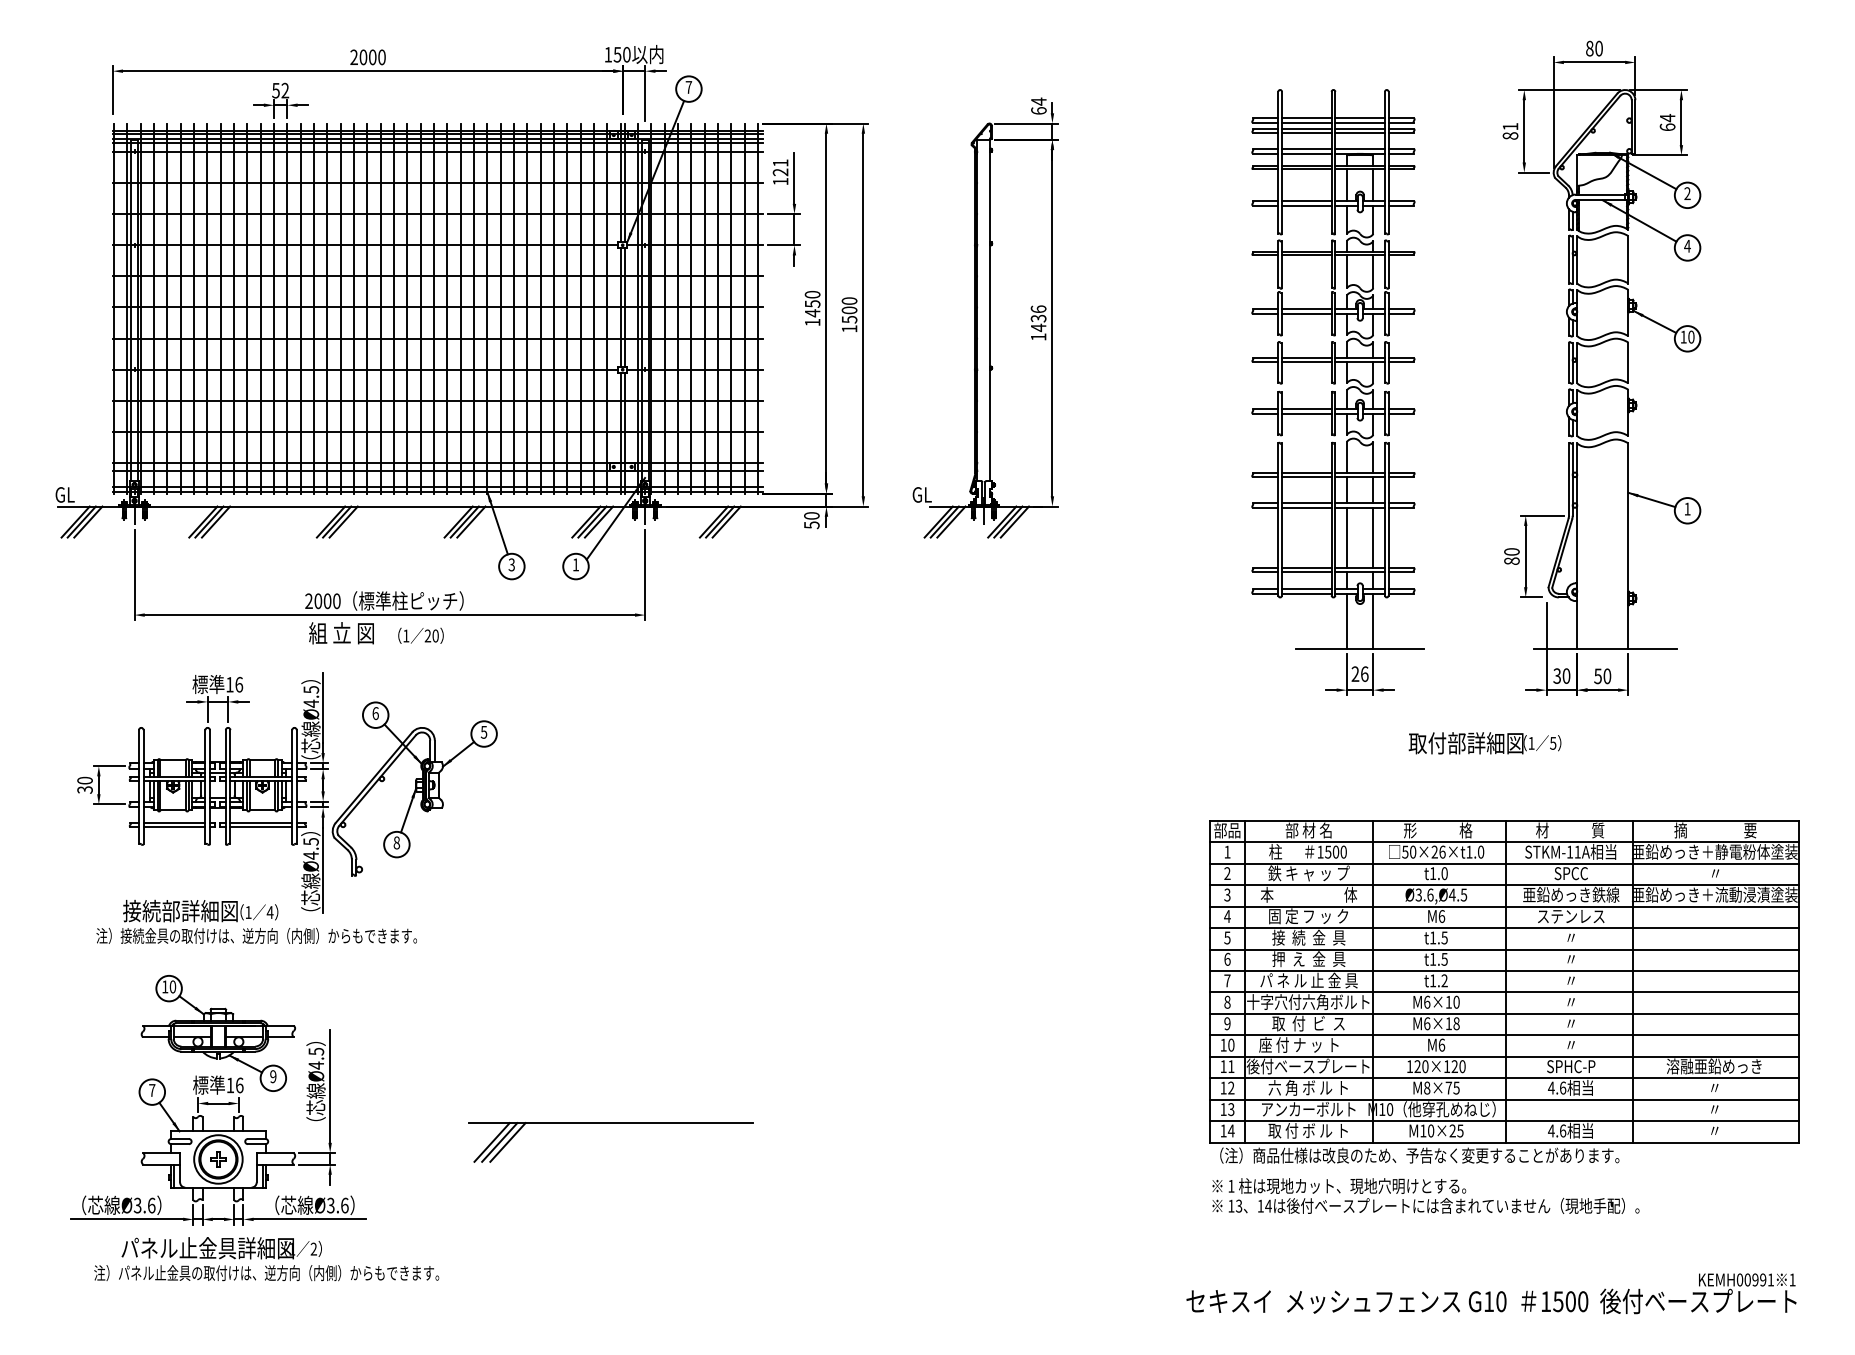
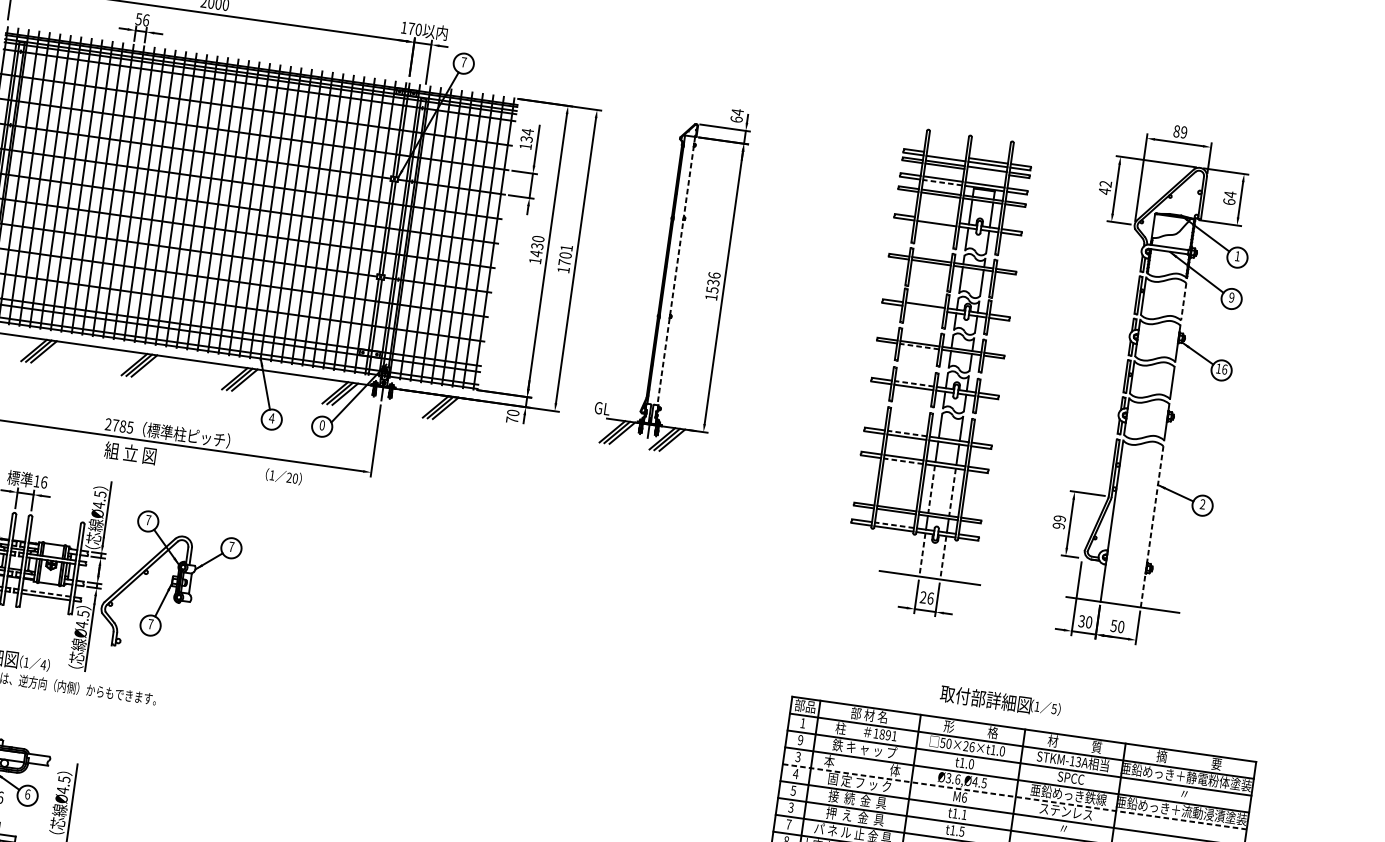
text: (1598, 48) -> (1183, 132), 80 -> 89
text: (617, 54) -> (411, 28), 150 -> 170
text: (285, 90) -> (146, 20), 52 -> 56
line: (1306, 118) -> (946, 155), removed
text: (1510, 131) -> (1105, 187), 81 -> 42
line: (1359, 132) -> (986, 171), removed
line: (1306, 153) -> (942, 182), solid -> dashed
text: (780, 167) -> (527, 135), 121 -> 134
text: (1687, 193) -> (1237, 256), 2 -> 1
line: (1306, 201) -> (937, 220), removed
text: (1687, 245) -> (1231, 297), 4 -> 9
line: (1628, 259) -> (1183, 301), solid -> dashed
text: (811, 303) -> (536, 245), 1450 -> 1430
text: (849, 310) -> (565, 255), 1500 -> 1701
line: (990, 310) -> (676, 271), solid -> dashed
line: (1306, 314) -> (924, 309), removed
text: (1038, 327) -> (712, 289), 1436 -> 1536
text: (1691, 336) -> (1224, 369), 10 -> 16
line: (1306, 362) -> (919, 346), solid -> dashed
line: (1306, 409) -> (914, 383), solid -> dashed
line: (1306, 472) -> (907, 433), solid -> dashed
line: (1306, 507) -> (903, 461), solid -> dashed
text: (1687, 508) -> (1202, 503), 1 -> 2
text: (811, 525) -> (511, 420), 50 -> 70
line: (1346, 538) -> (931, 489), solid -> dashed
line: (1373, 538) -> (952, 492), solid -> dashed
line: (1628, 545) -> (1152, 526), solid -> dashed
text: (1511, 556) -> (1059, 522), 80 -> 99
text: (511, 564) -> (271, 417), 3 -> 4
text: (575, 564) -> (322, 425), 1 -> 0
line: (1306, 589) -> (894, 525), solid -> dashed
text: (327, 601) -> (122, 426), 2000 -> 2785
line: (1346, 621) -> (922, 555), solid -> dashed
line: (1373, 621) -> (943, 558), solid -> dashed
text: (420, 635) -> (283, 476), moved
text: (375, 713) -> (148, 520), 6 -> 7
text: (483, 732) -> (231, 546), 5 -> 7
text: (1484, 743) -> (1000, 701), moved
line: (261, 822) -> (46, 593), solid -> dashed
text: (396, 842) -> (150, 623), 8 -> 7
text: (1335, 851) -> (888, 734), 1500 -> 1891
text: (1577, 851) -> (1078, 761), STKM-11A -> STKM-13A
text: (1227, 873) -> (800, 740), 2 -> 9
line: (1504, 906) -> (1014, 796), solid -> dashed
text: (1444, 937) -> (964, 814), t1.5 -> t1.1
text: (1227, 958) -> (791, 806), 6 -> 3
text: (273, 1076) -> (27, 794), 9 -> 6

